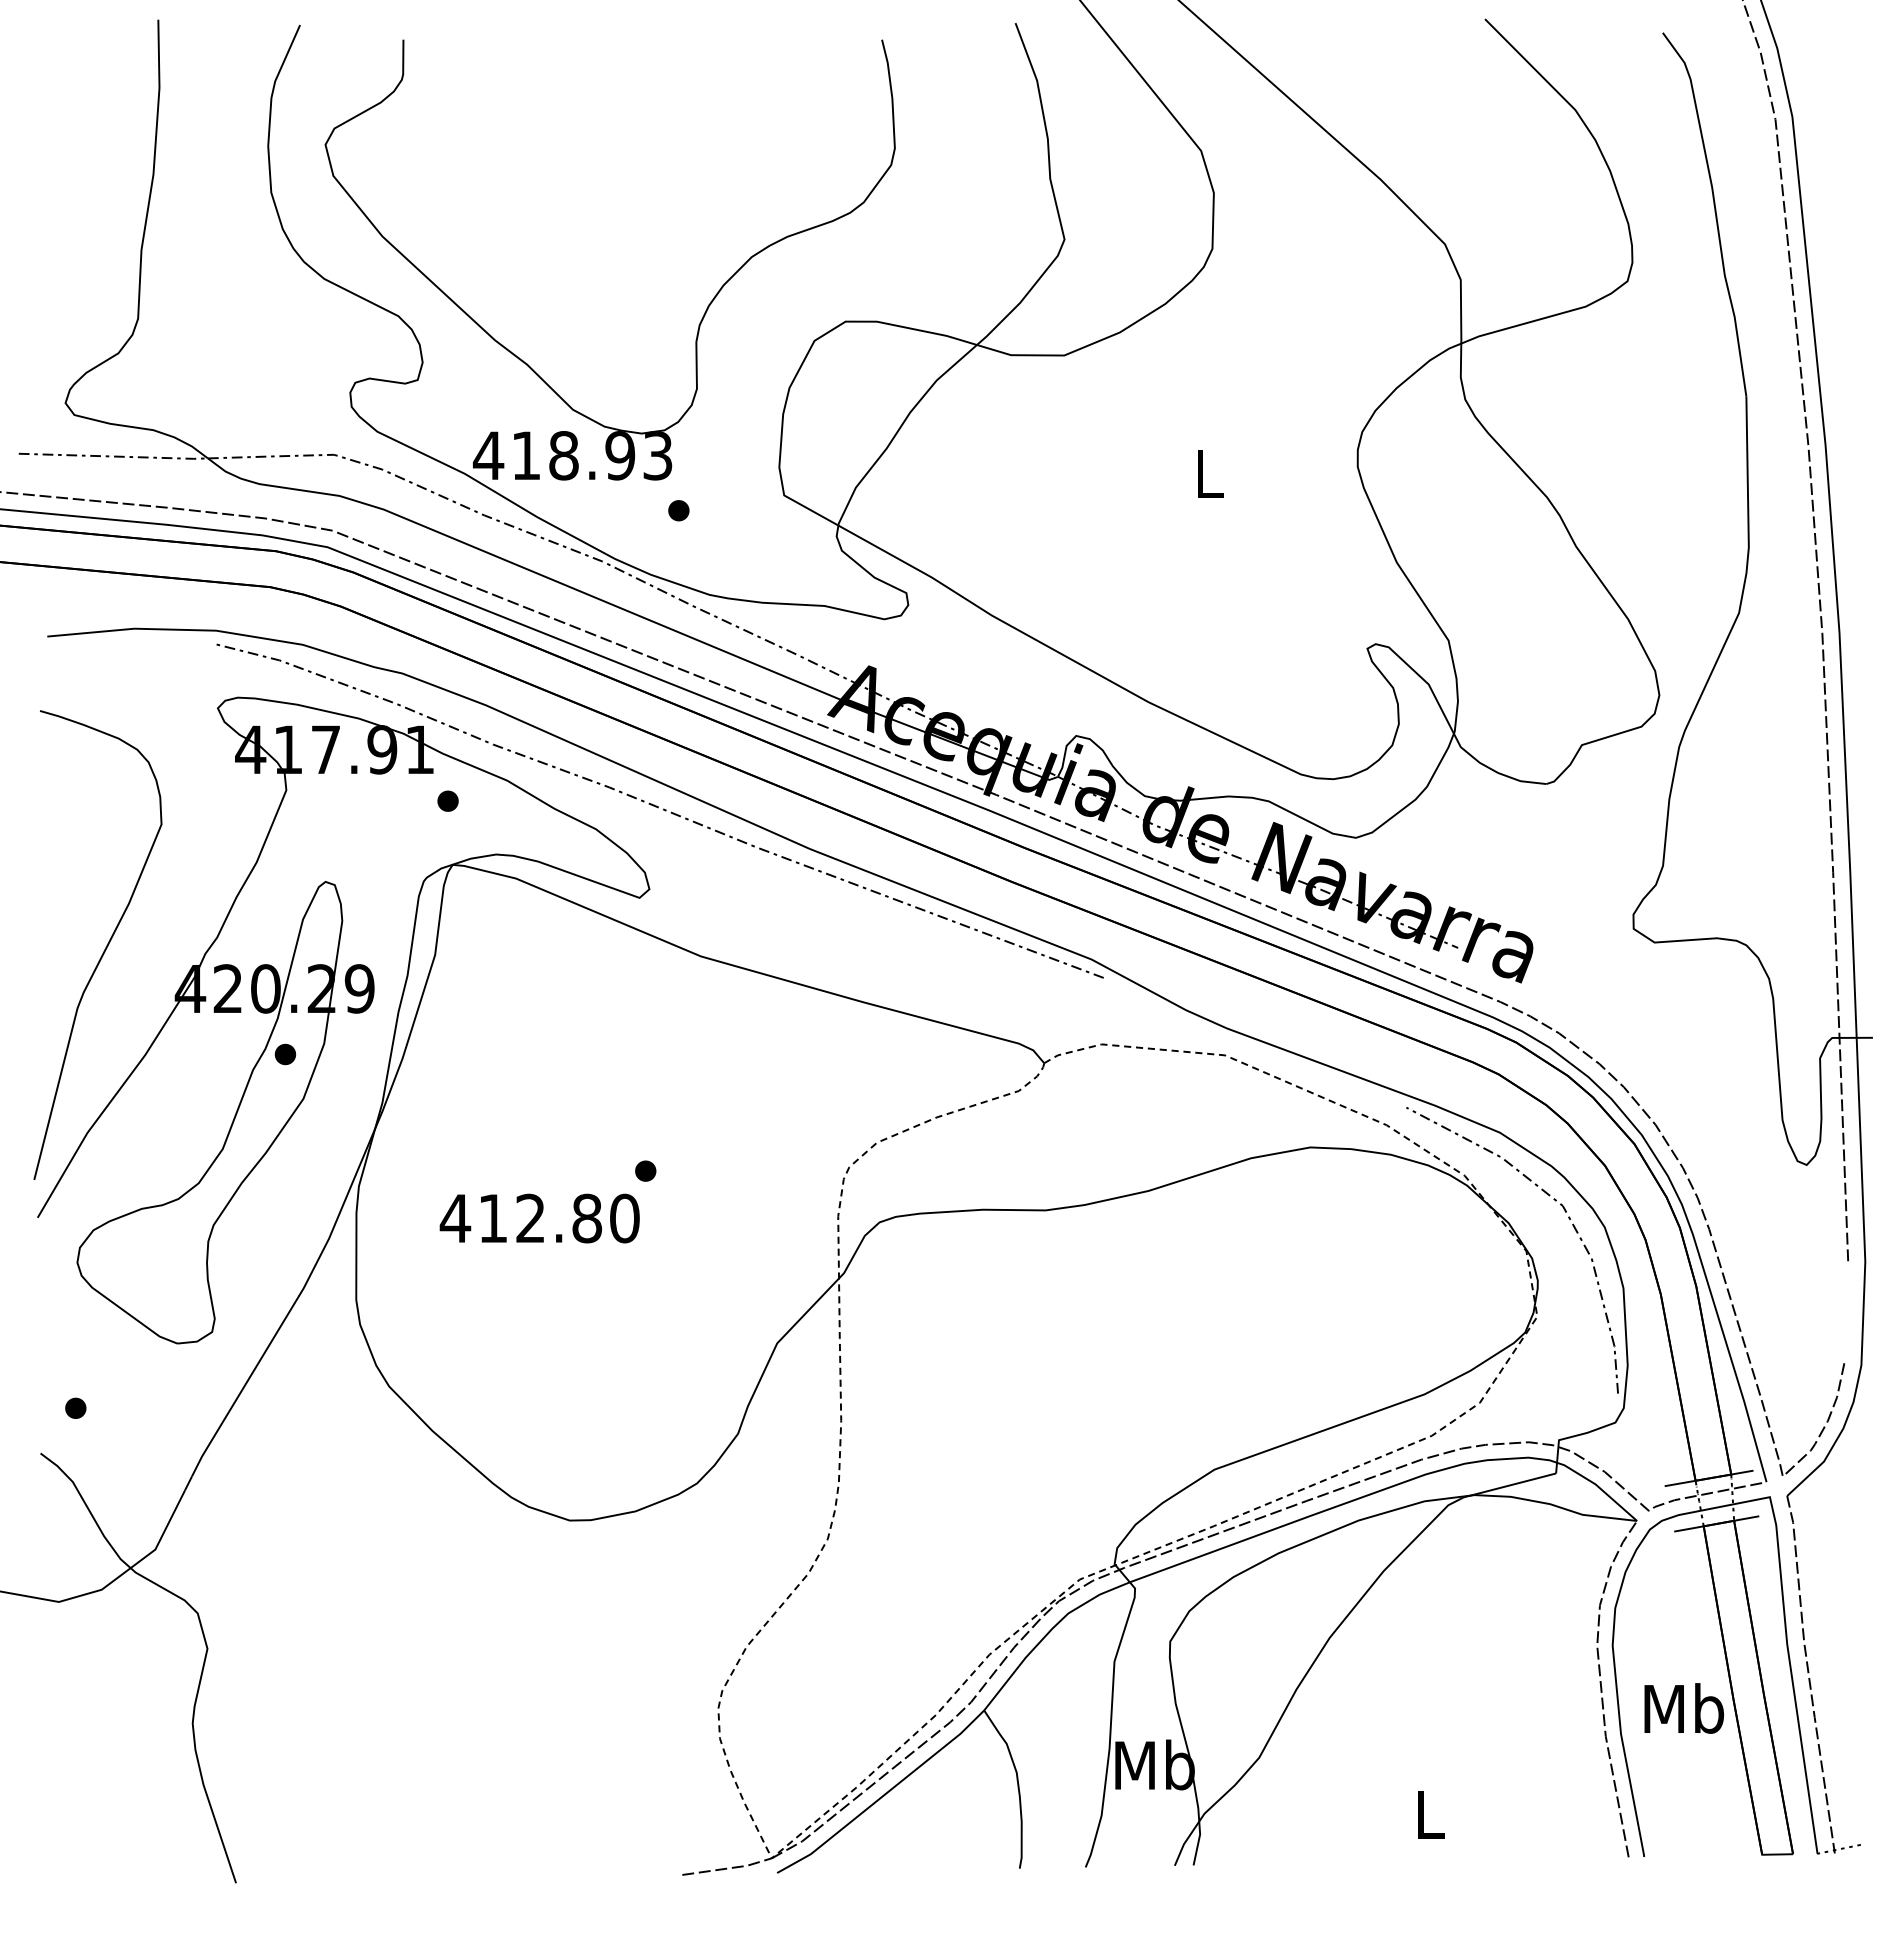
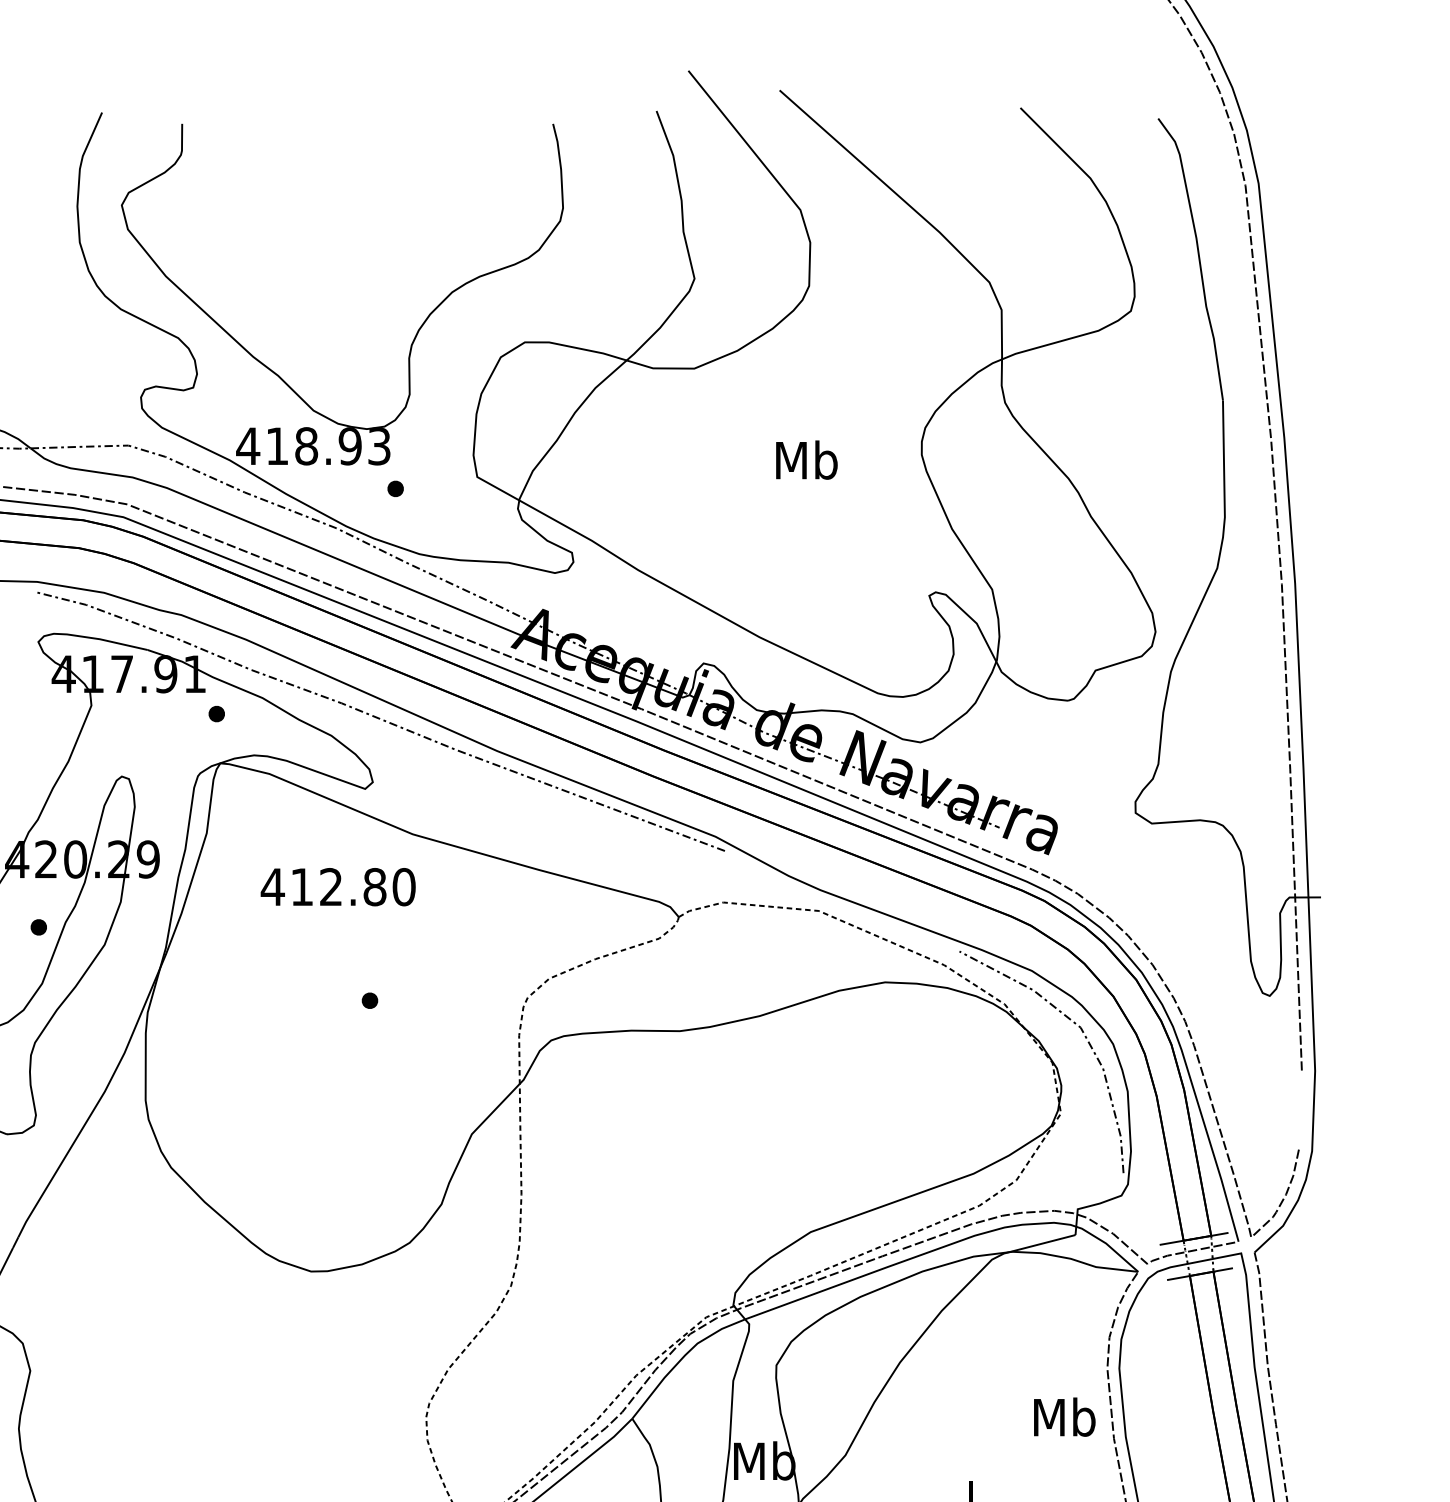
text: (1209, 473) -> (806, 460), L -> Mb
part: (285, 1054) -> (38, 927), moved
text: (539, 1218) -> (338, 887), moved
text: (1683, 1708) -> (1064, 1417), moved

